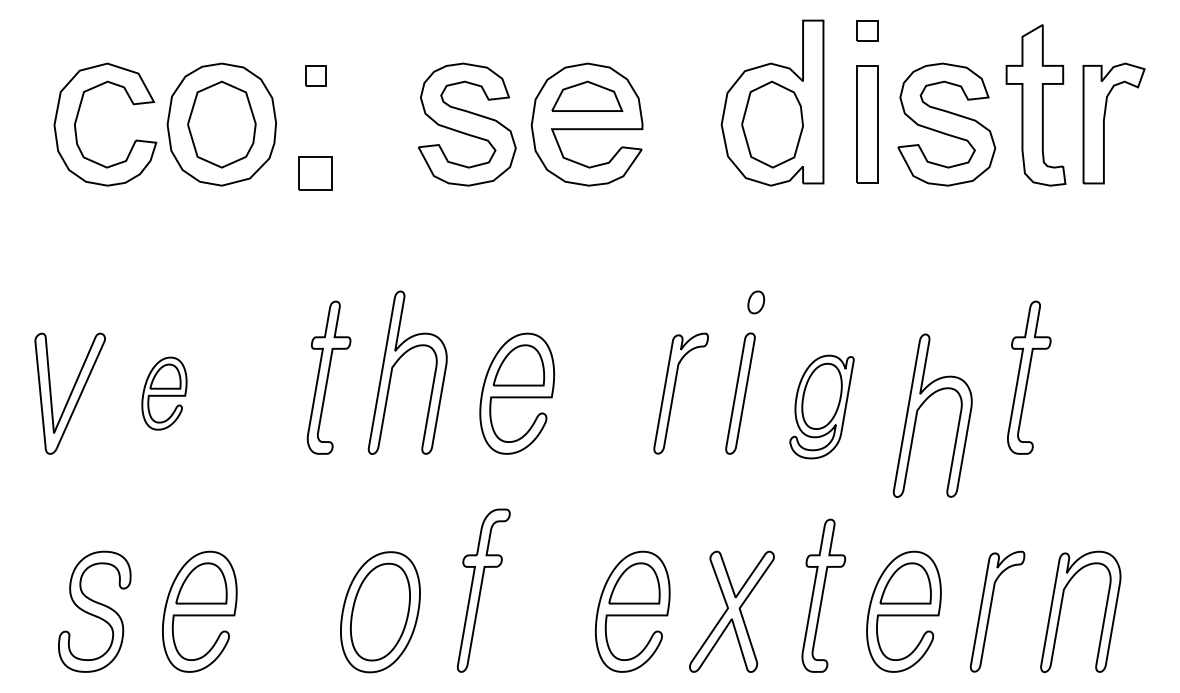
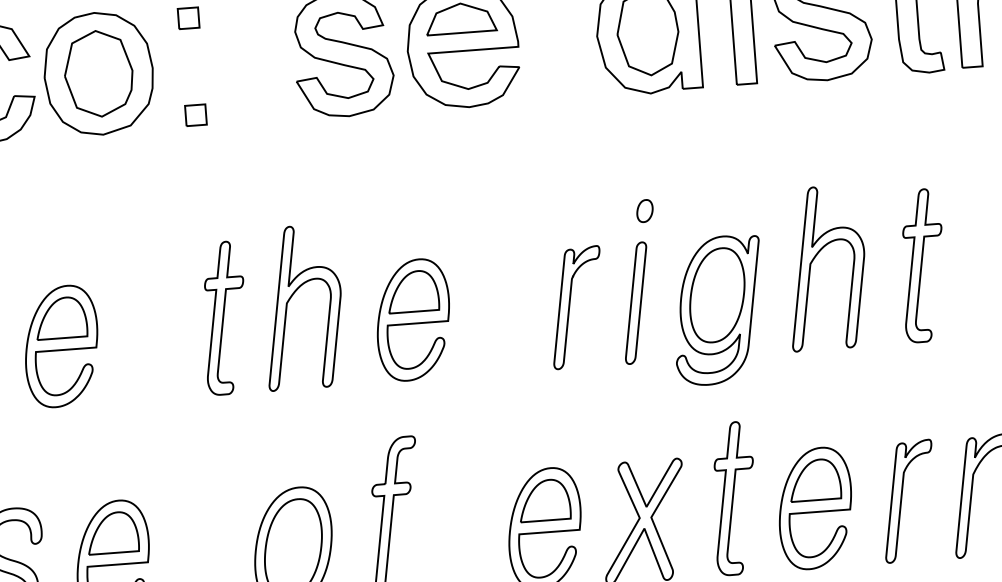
part: (315, 172) -> (195, 114), size x0.62
part: (164, 393) -> (61, 346), size x1.67
part: (922, 405) -> (815, 258), moved
part: (821, 406) -> (717, 309), size x1.43

